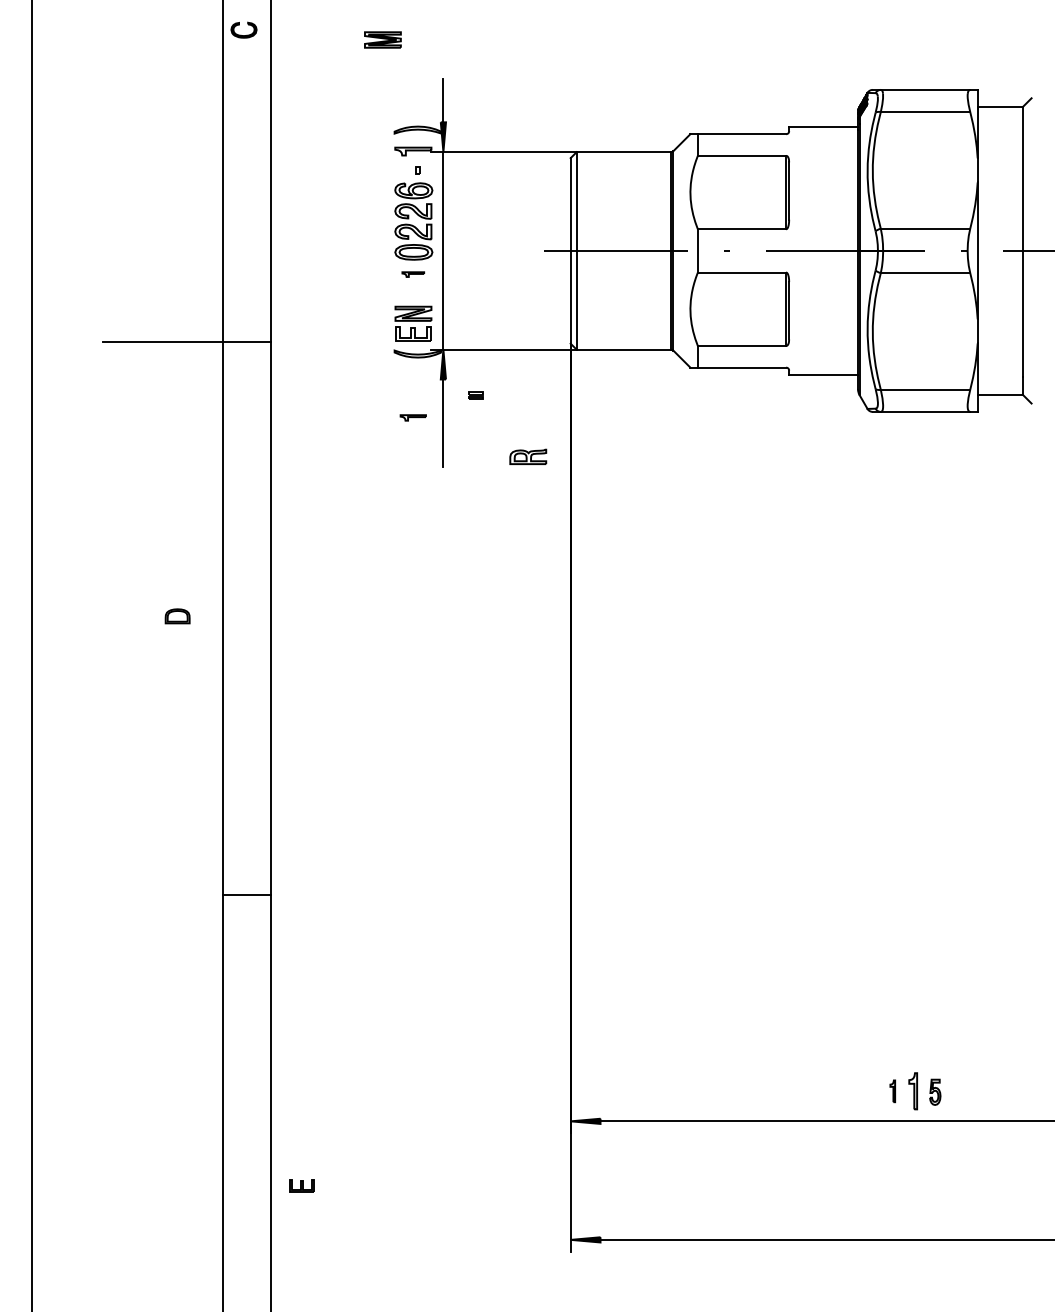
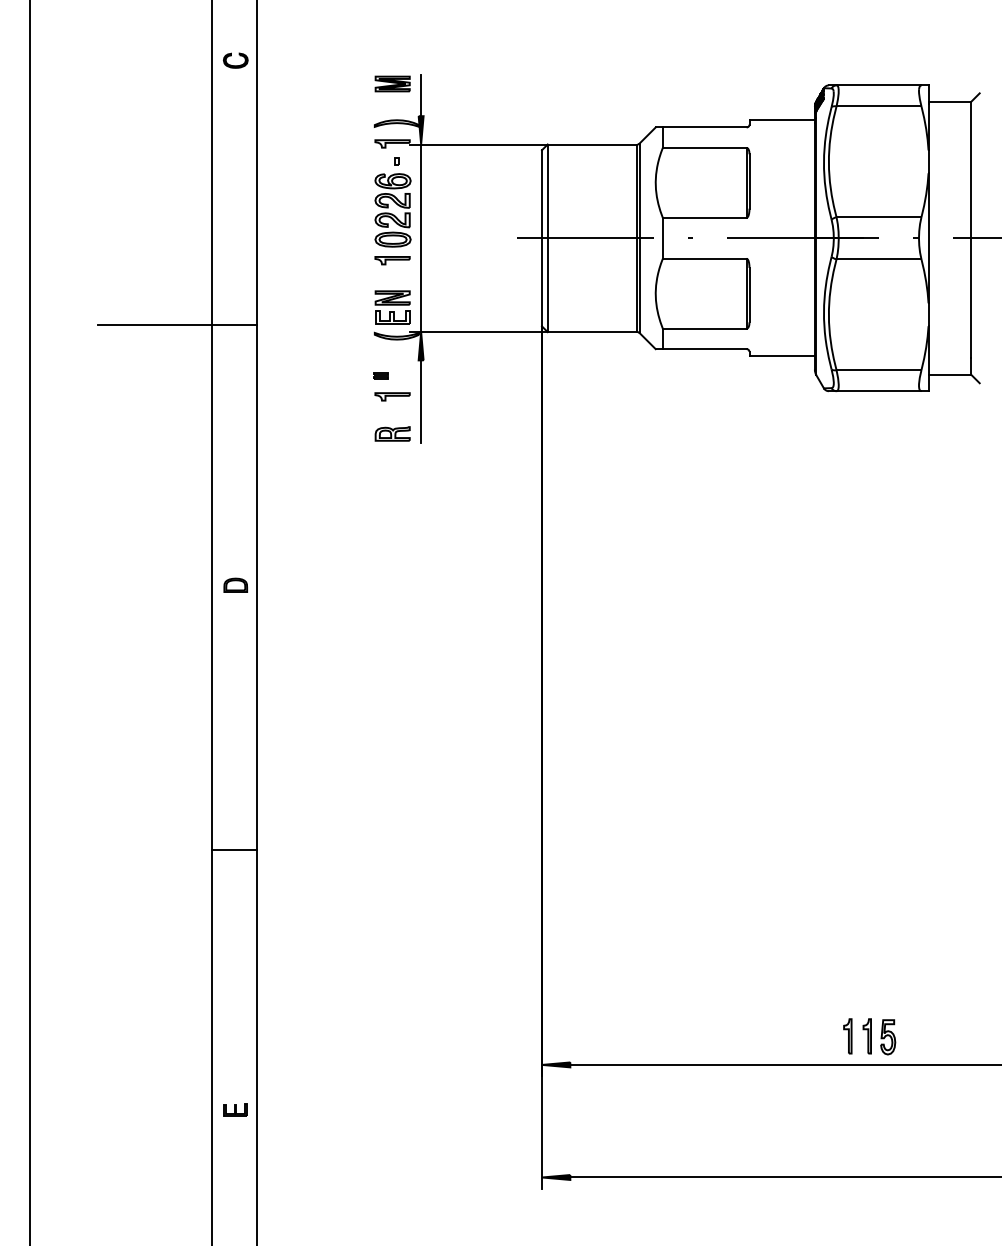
part: (243, 29) -> (235, 60), moved
part: (382, 39) -> (392, 83), moved
part: (413, 274) -> (392, 260), size x1.67
part: (475, 395) -> (380, 375), moved
part: (413, 417) -> (392, 396), size x1.43
part: (528, 456) -> (392, 433), moved
part: (177, 615) -> (235, 584), moved
part: (892, 1091) -> (847, 1036), size x1.67
part: (935, 1092) -> (888, 1037), size x1.43
part: (301, 1185) -> (235, 1109), moved

